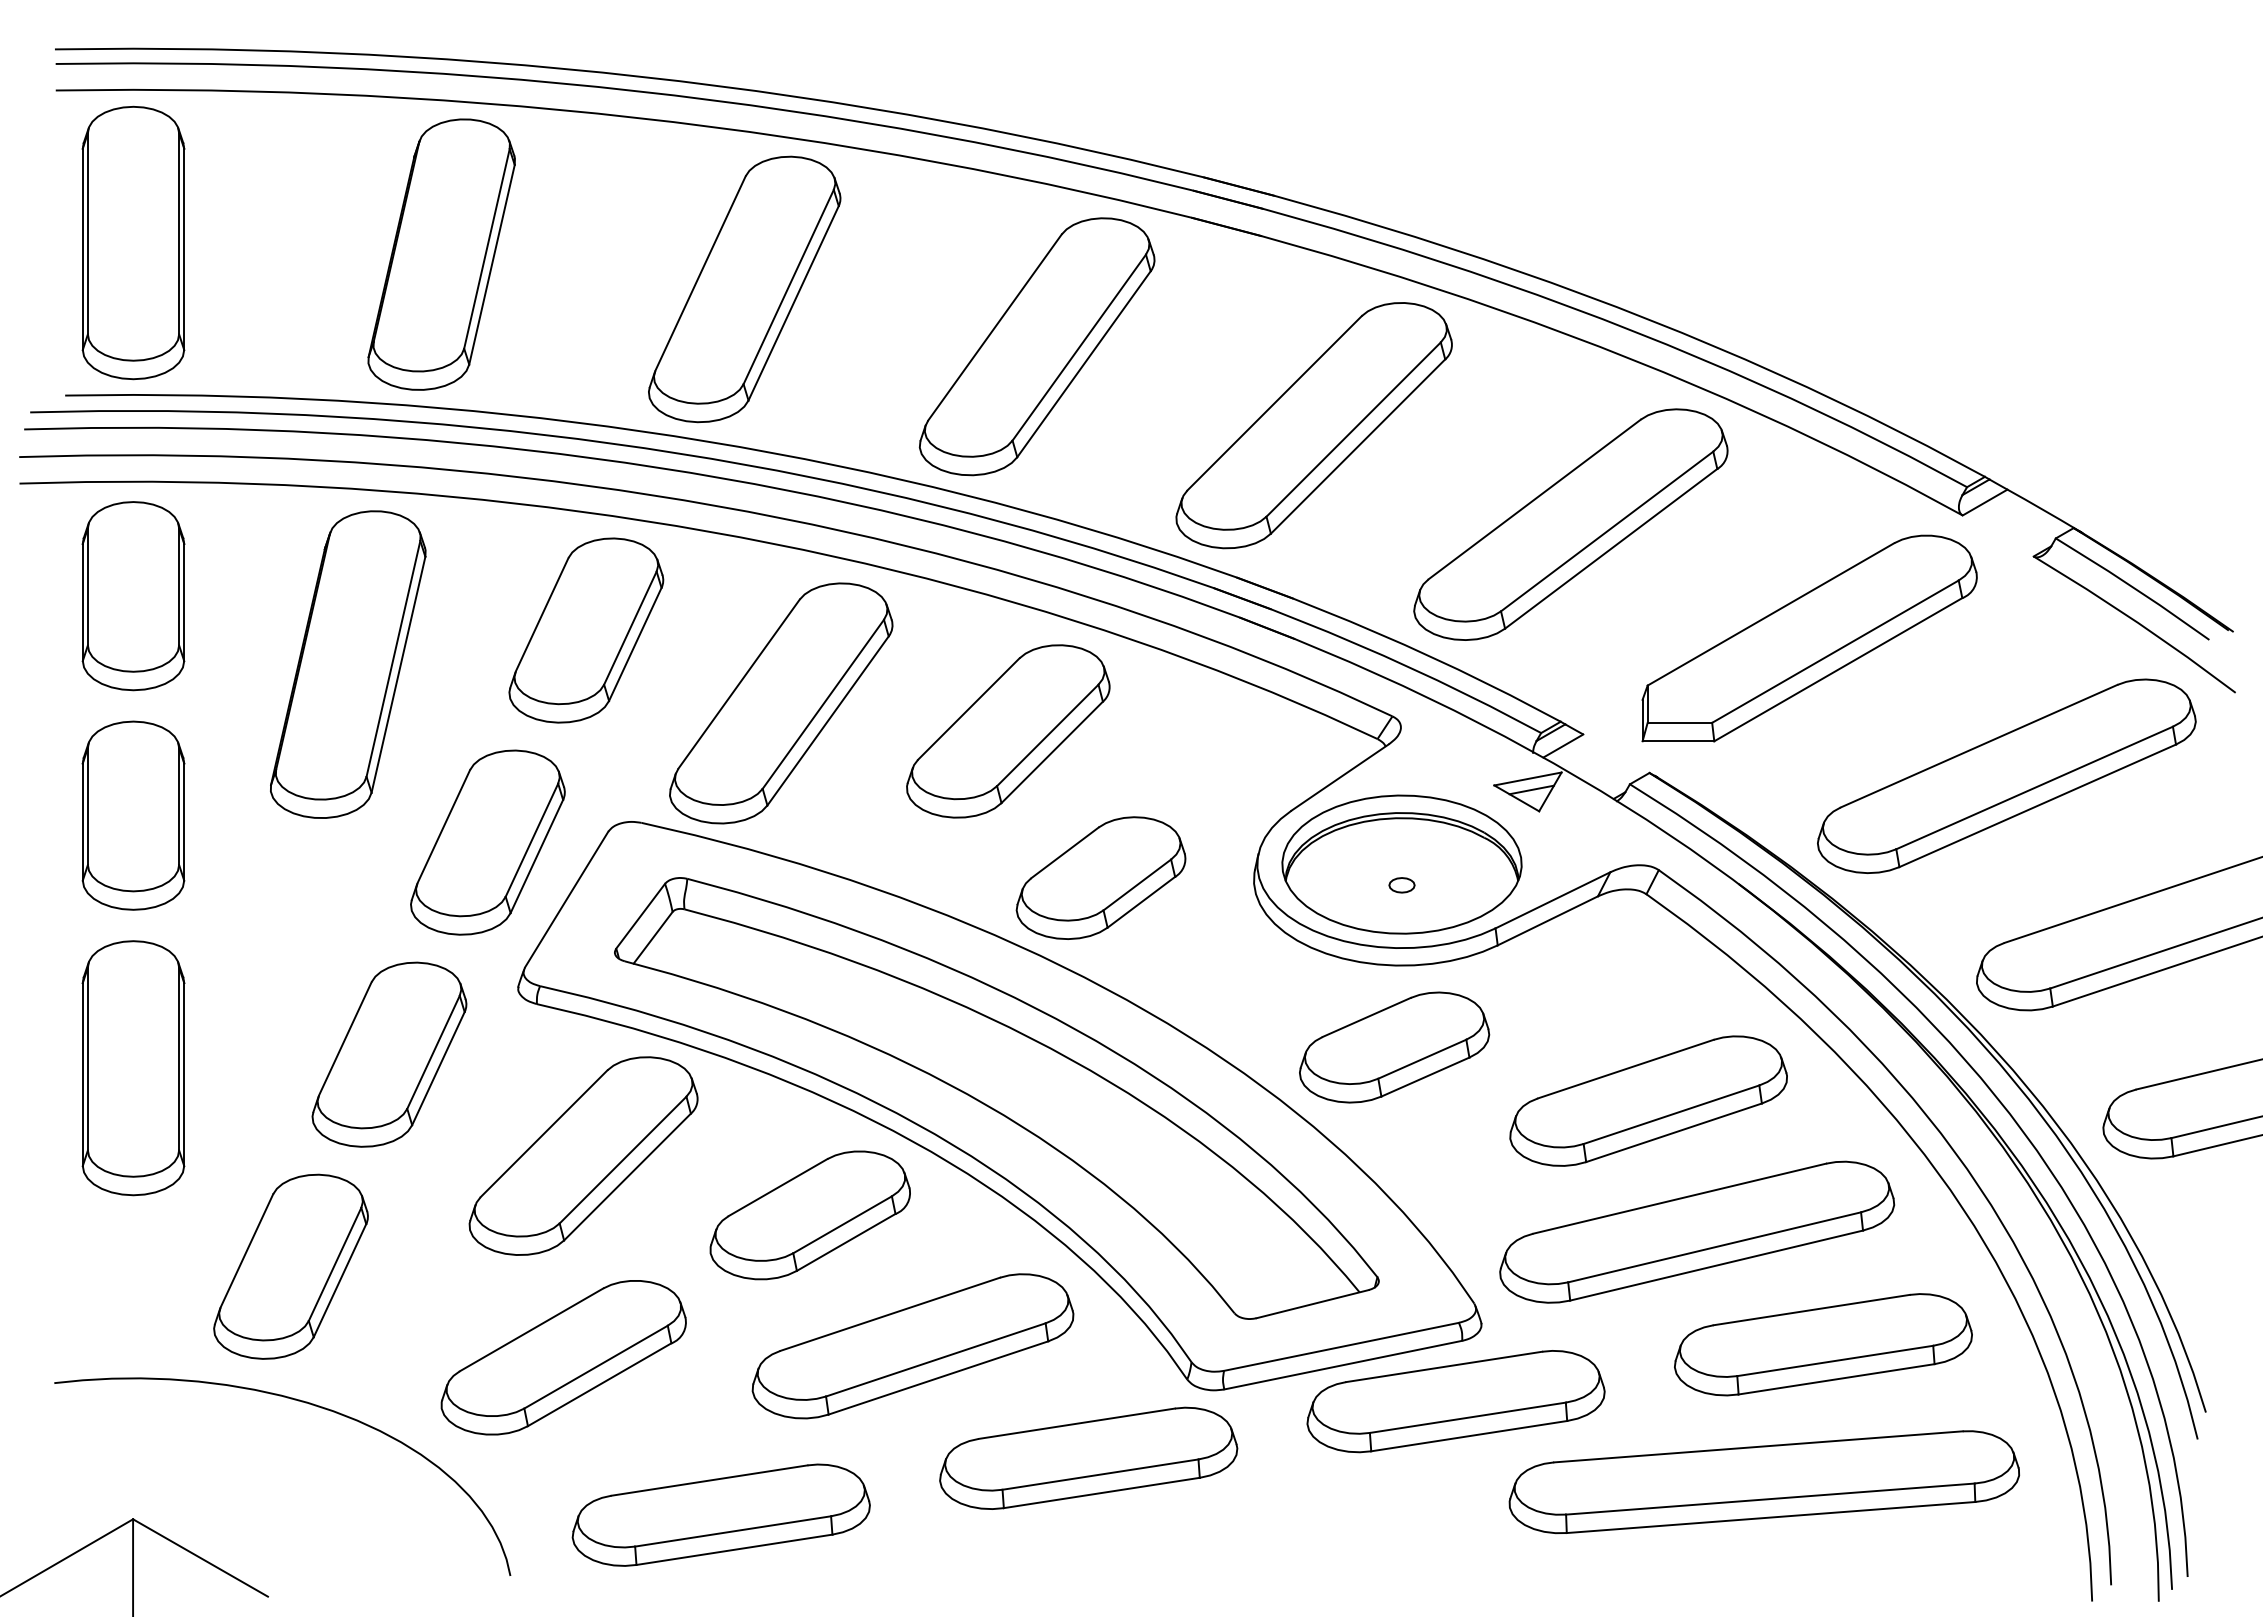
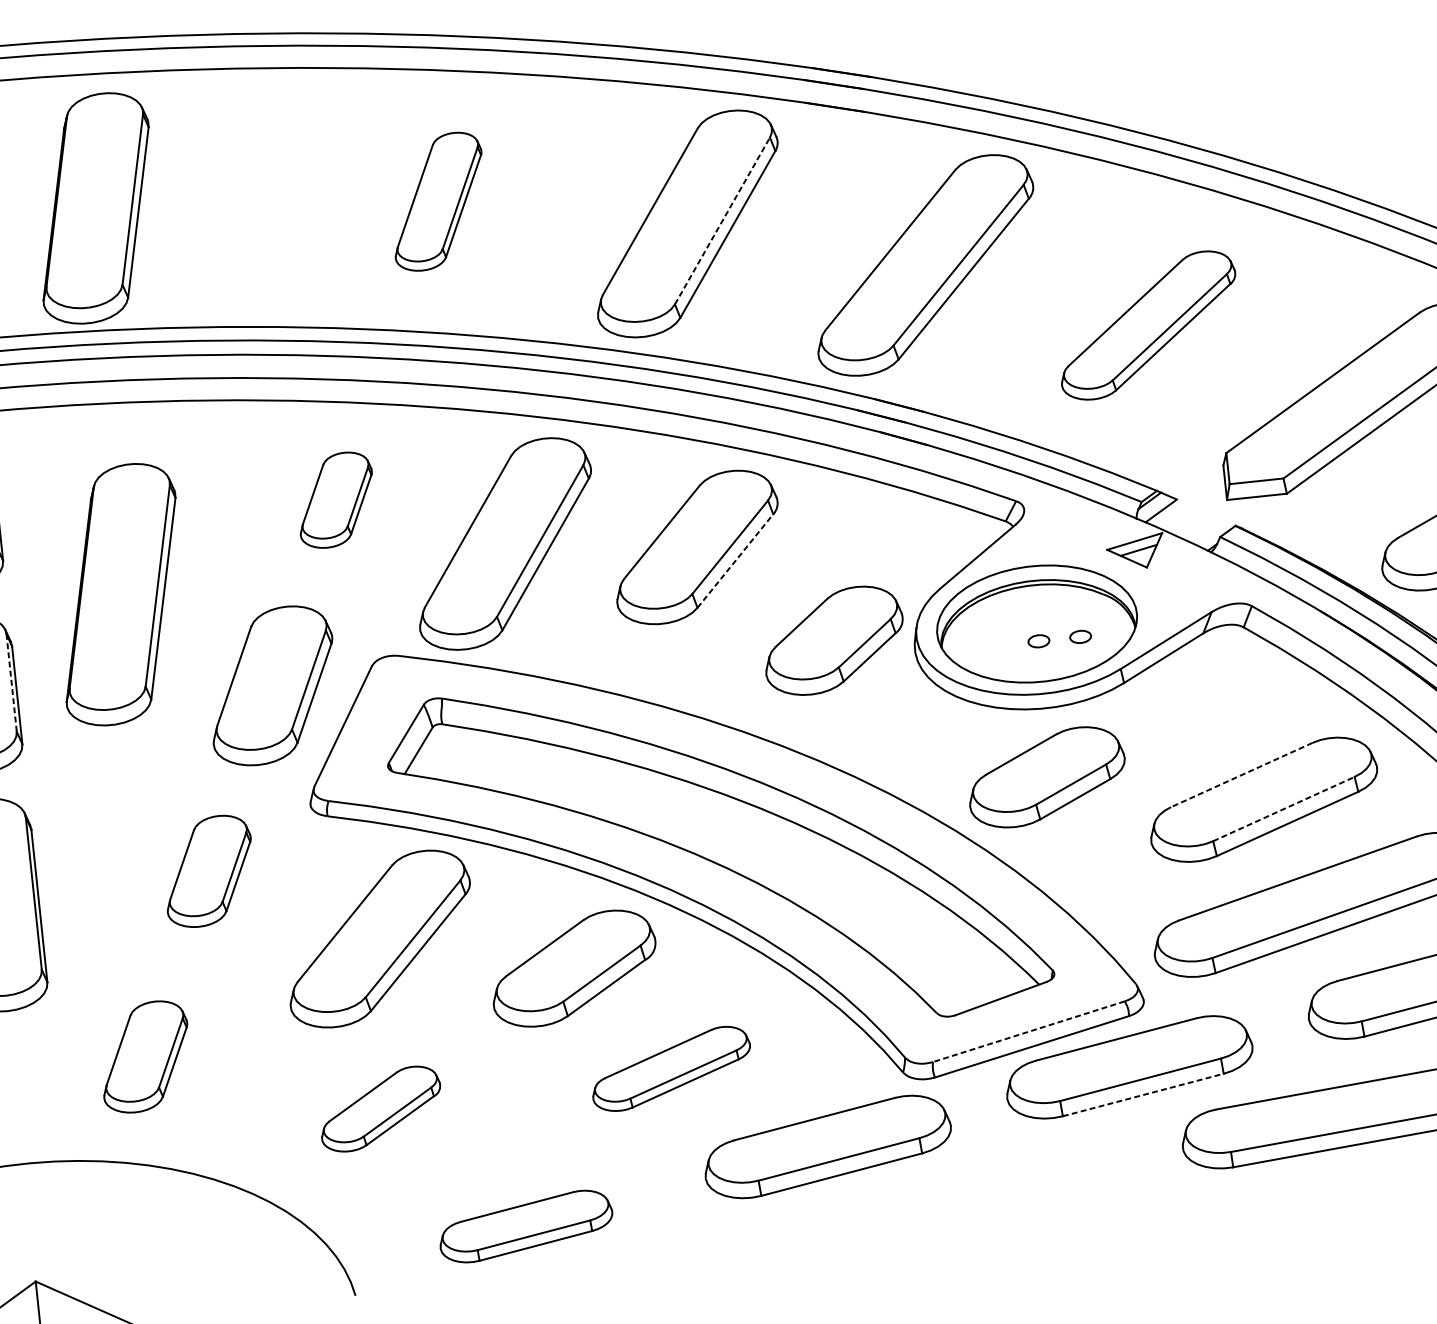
part: (441, 254) -> (95, 208), moved
part: (744, 289) -> (438, 201), size x0.6
line: (1079, 347) -> (722, 220), solid -> dashed
part: (1570, 524) -> (1147, 325), size x0.7
part: (586, 630) -> (336, 500), size x0.6
part: (348, 664) -> (120, 594), moved
line: (1052, 752) -> (735, 561), solid -> dashed
line: (179, 806) -> (11, 682), solid -> dashed
part: (1100, 877) -> (833, 640), moved
part: (1451, 885) -> (1080, 637), added
part: (389, 1054) -> (208, 871), size x0.7
line: (1625, 1069) -> (1241, 775), solid -> dashed
line: (1671, 1114) -> (1283, 808), solid -> dashed
part: (290, 1266) -> (144, 1056), size x0.7
part: (912, 1346) -> (670, 1069), size x0.6
line: (1341, 1346) -> (1028, 1031), solid -> dashed
part: (563, 1357) -> (380, 1108), size x0.6
line: (1469, 1436) -> (1143, 1095), solid -> dashed
part: (720, 1514) -> (525, 1226), size x0.7

